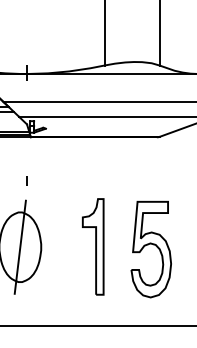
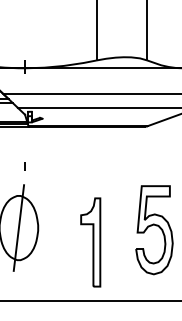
part: (93, 246) -> (91, 242), moved
part: (150, 249) -> (153, 230), moved

